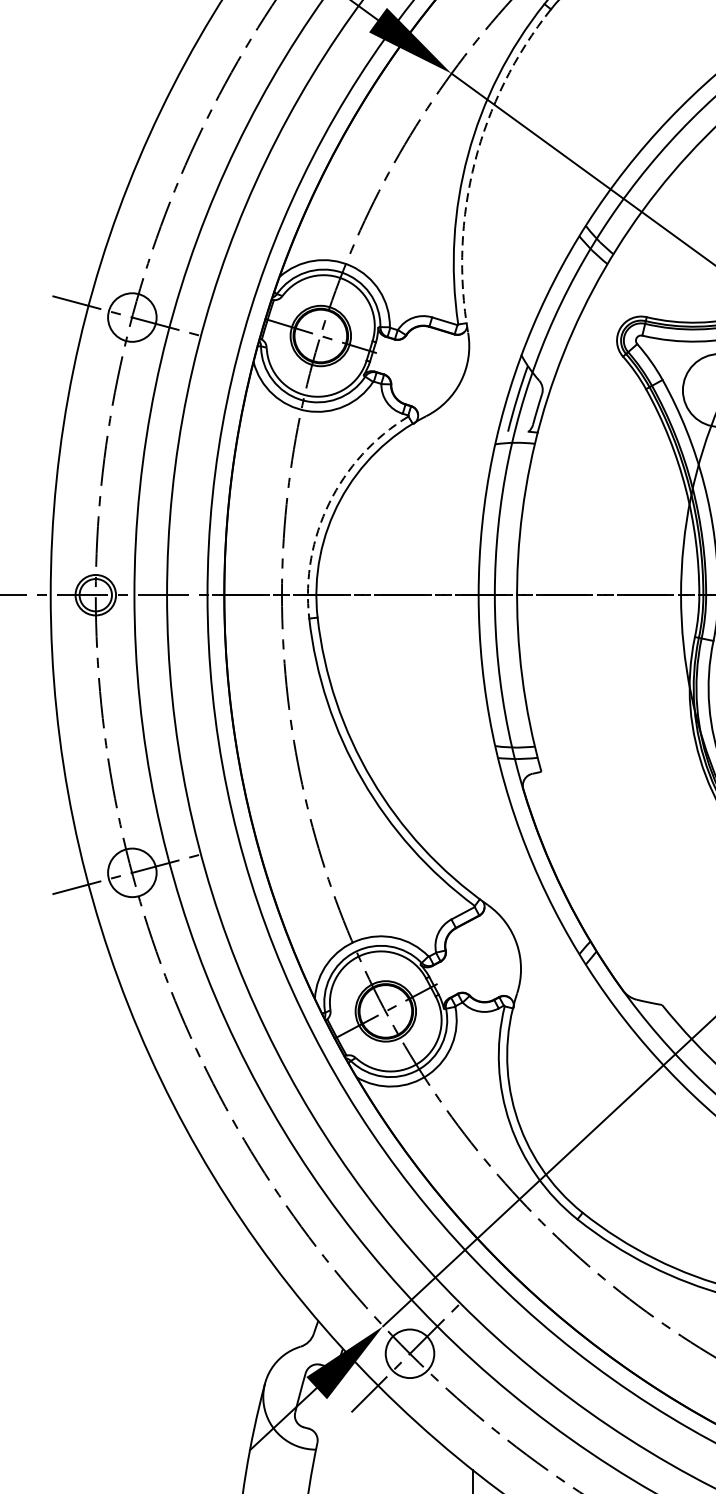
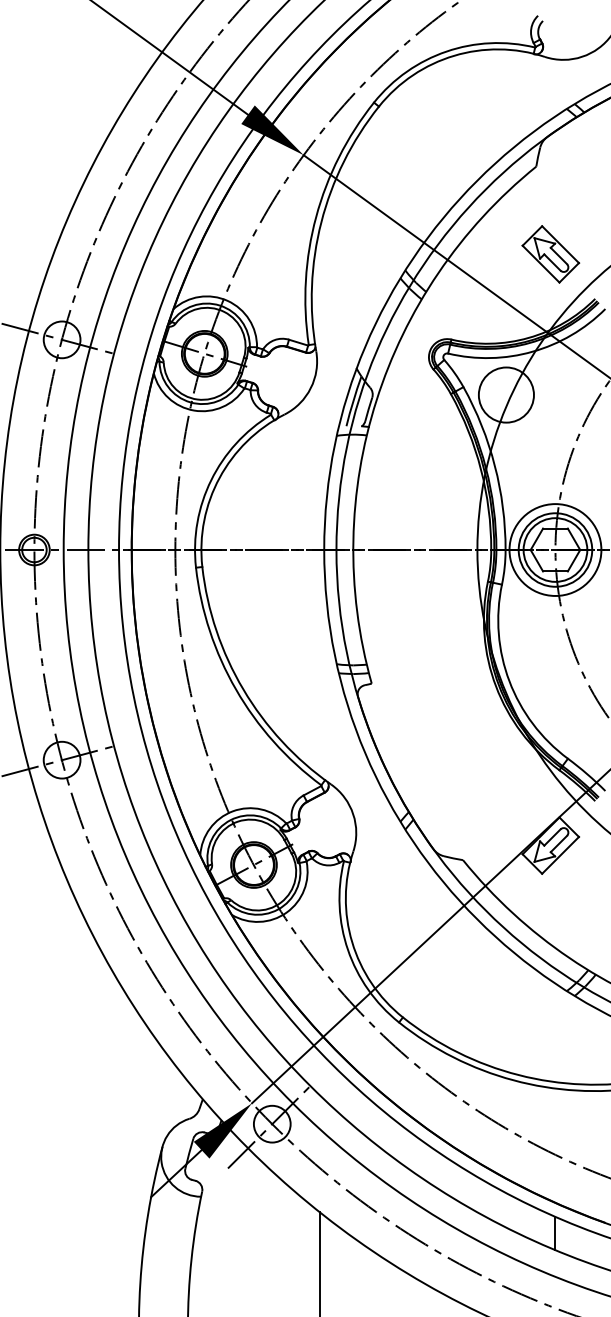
arc: (475, 162) -> (321, 222), dashed -> solid
arc: (329, 503) -> (211, 480), dashed -> solid

